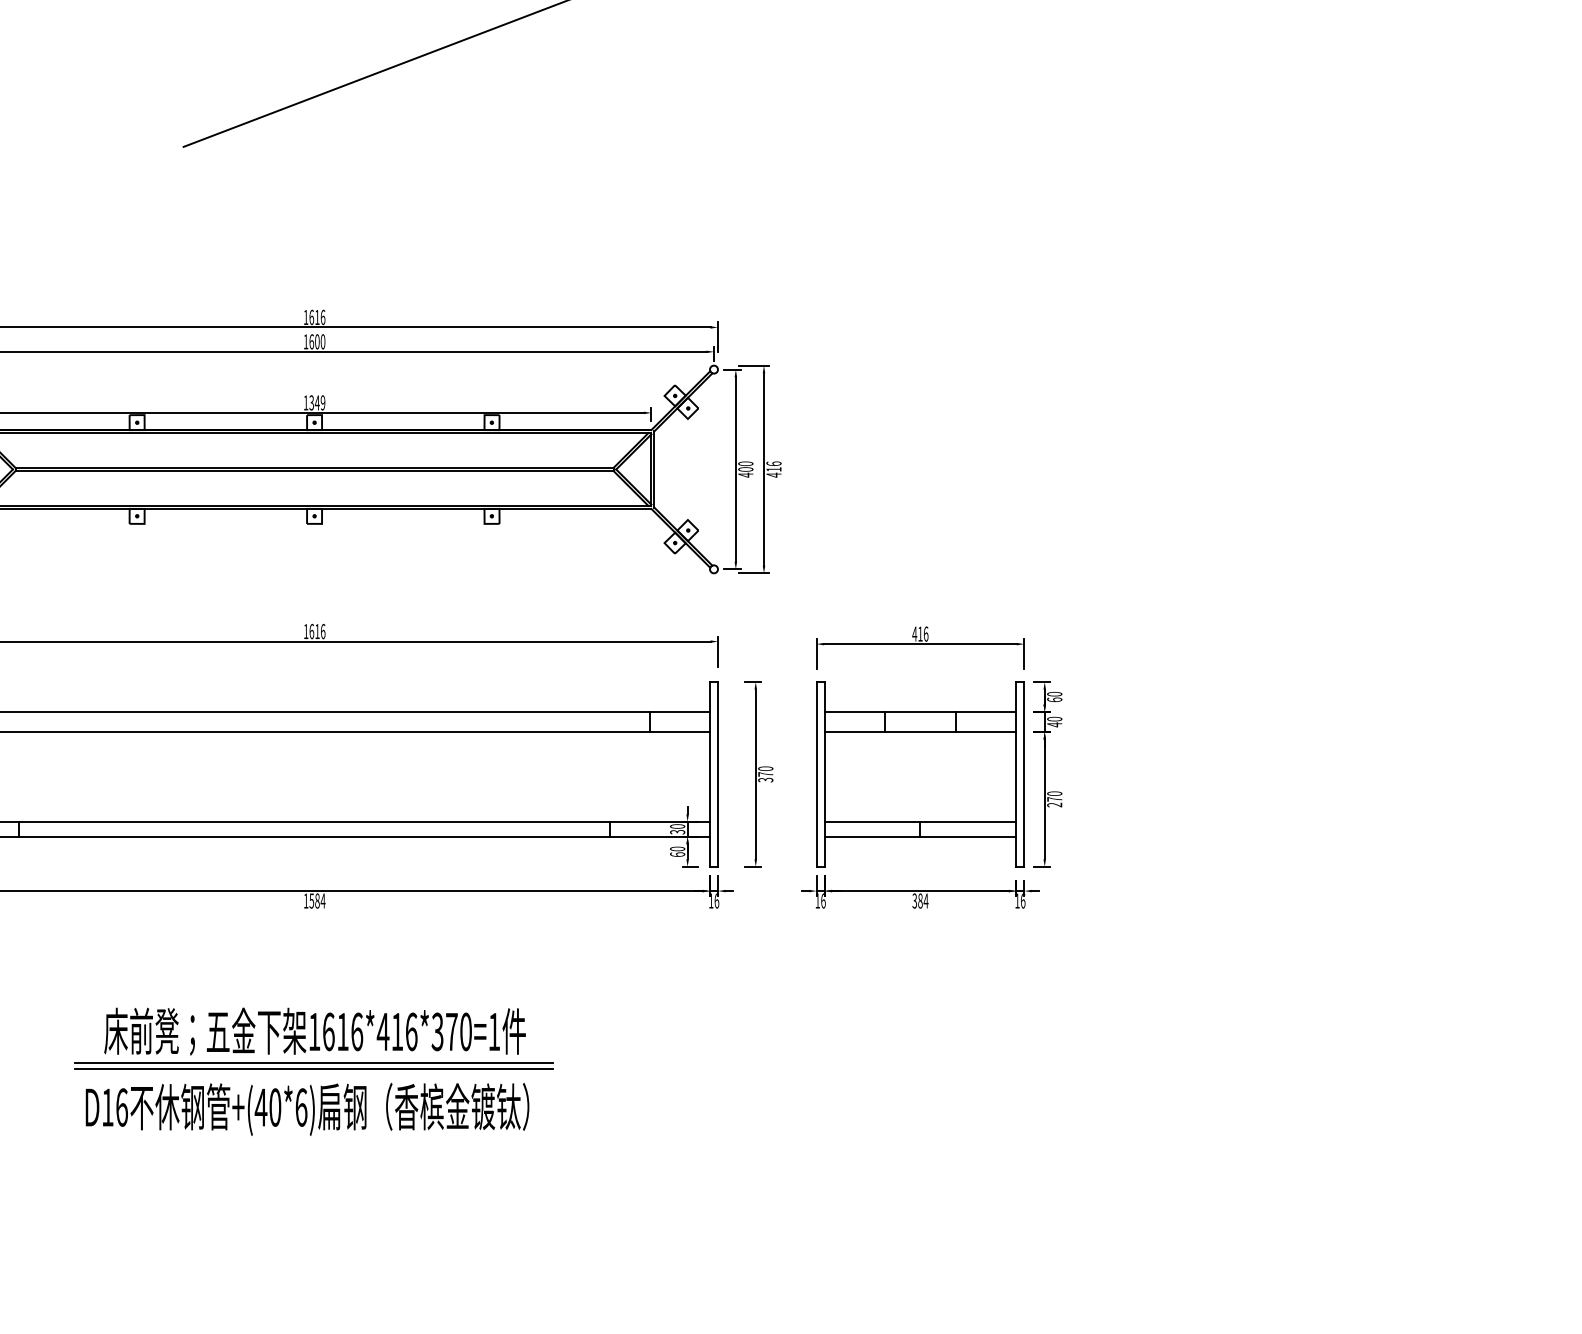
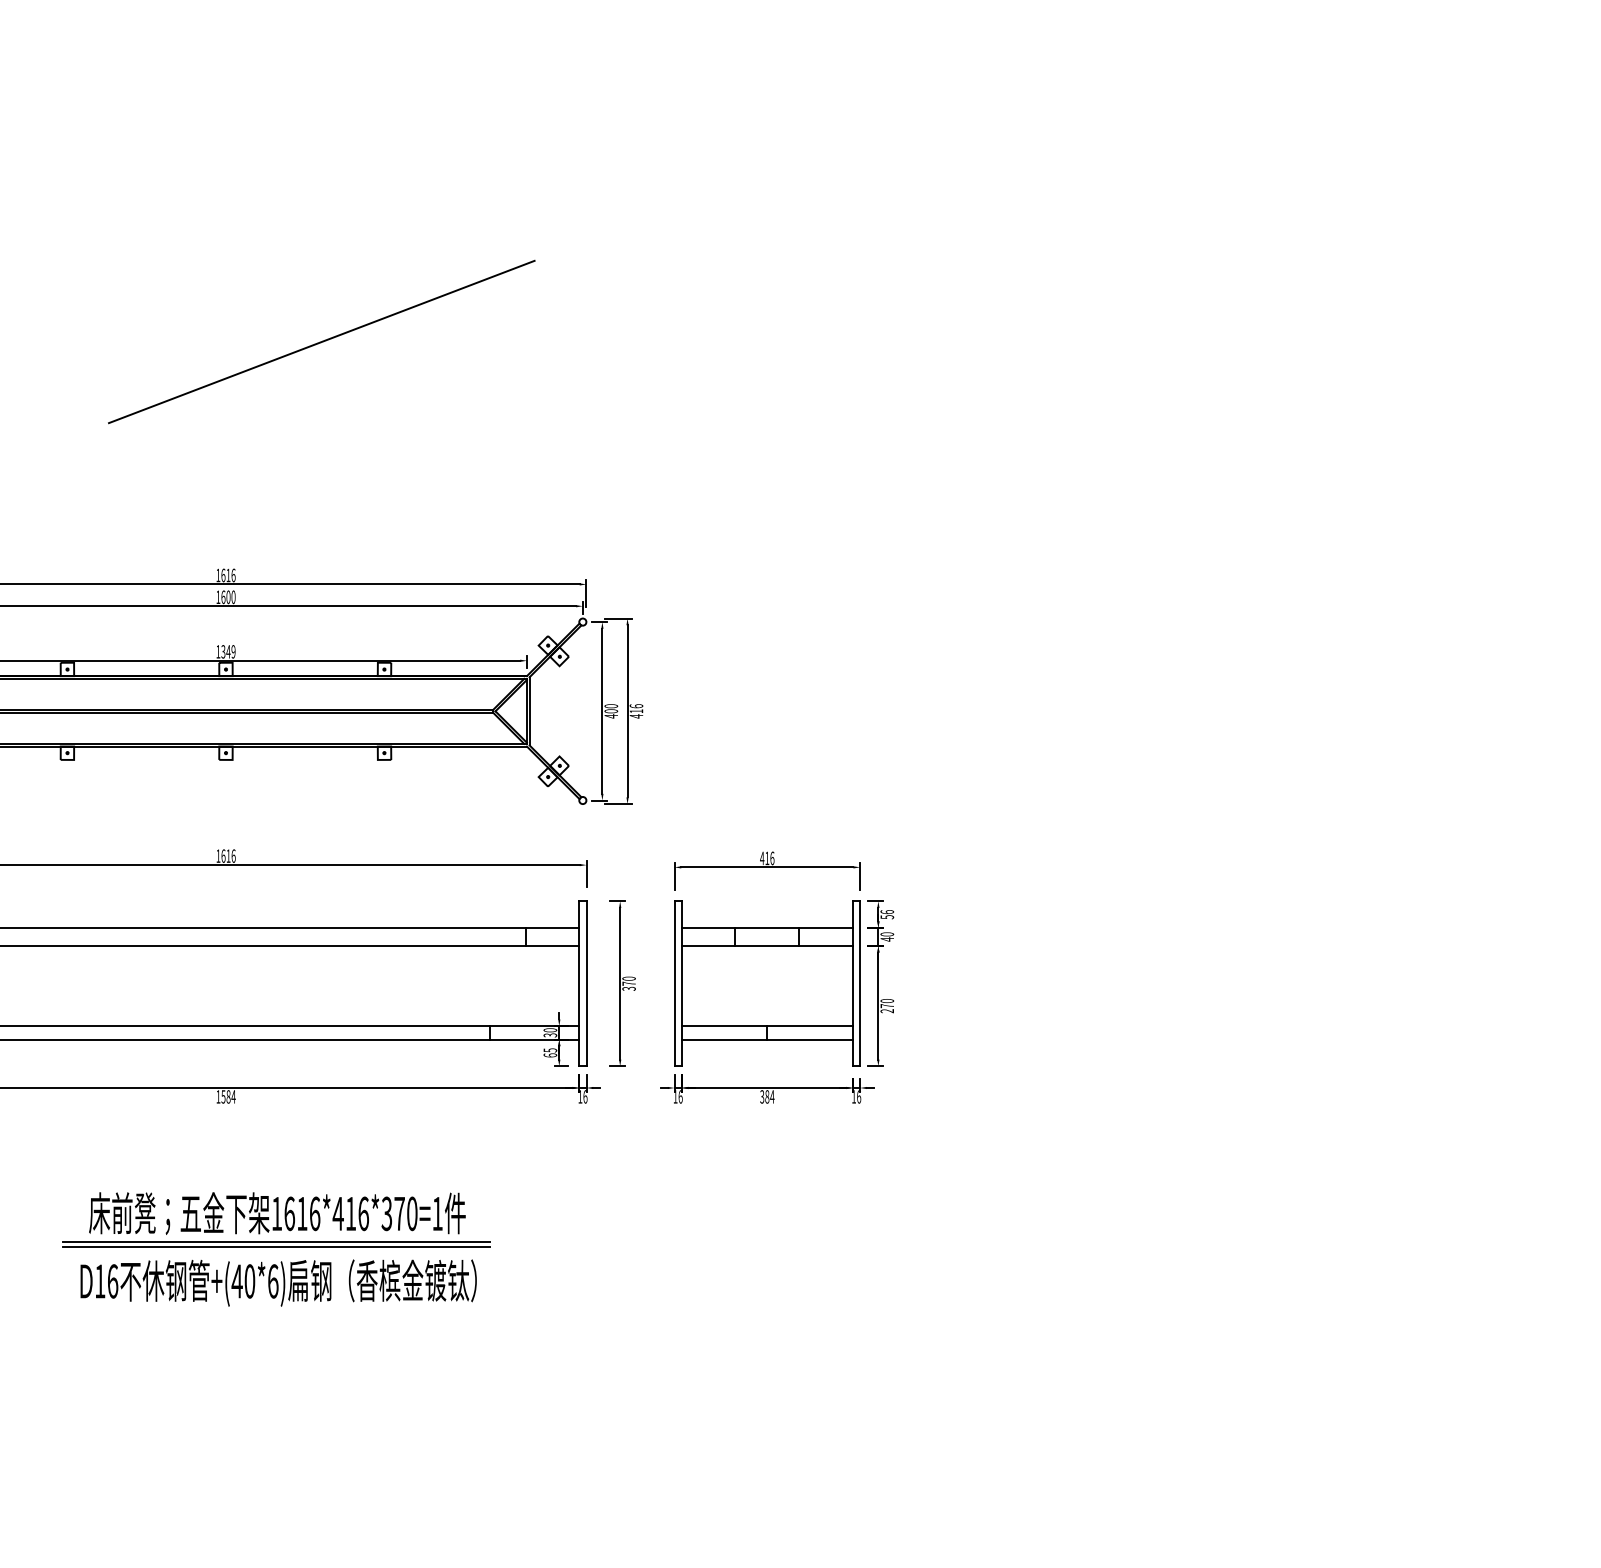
text: (1054, 696) -> (887, 914), 60 -> 56
text: (676, 849) -> (549, 1050), 60 -> 65
part: (314, 1038) -> (276, 1219), moved
text: (307, 1108) -> (278, 1282), moved

